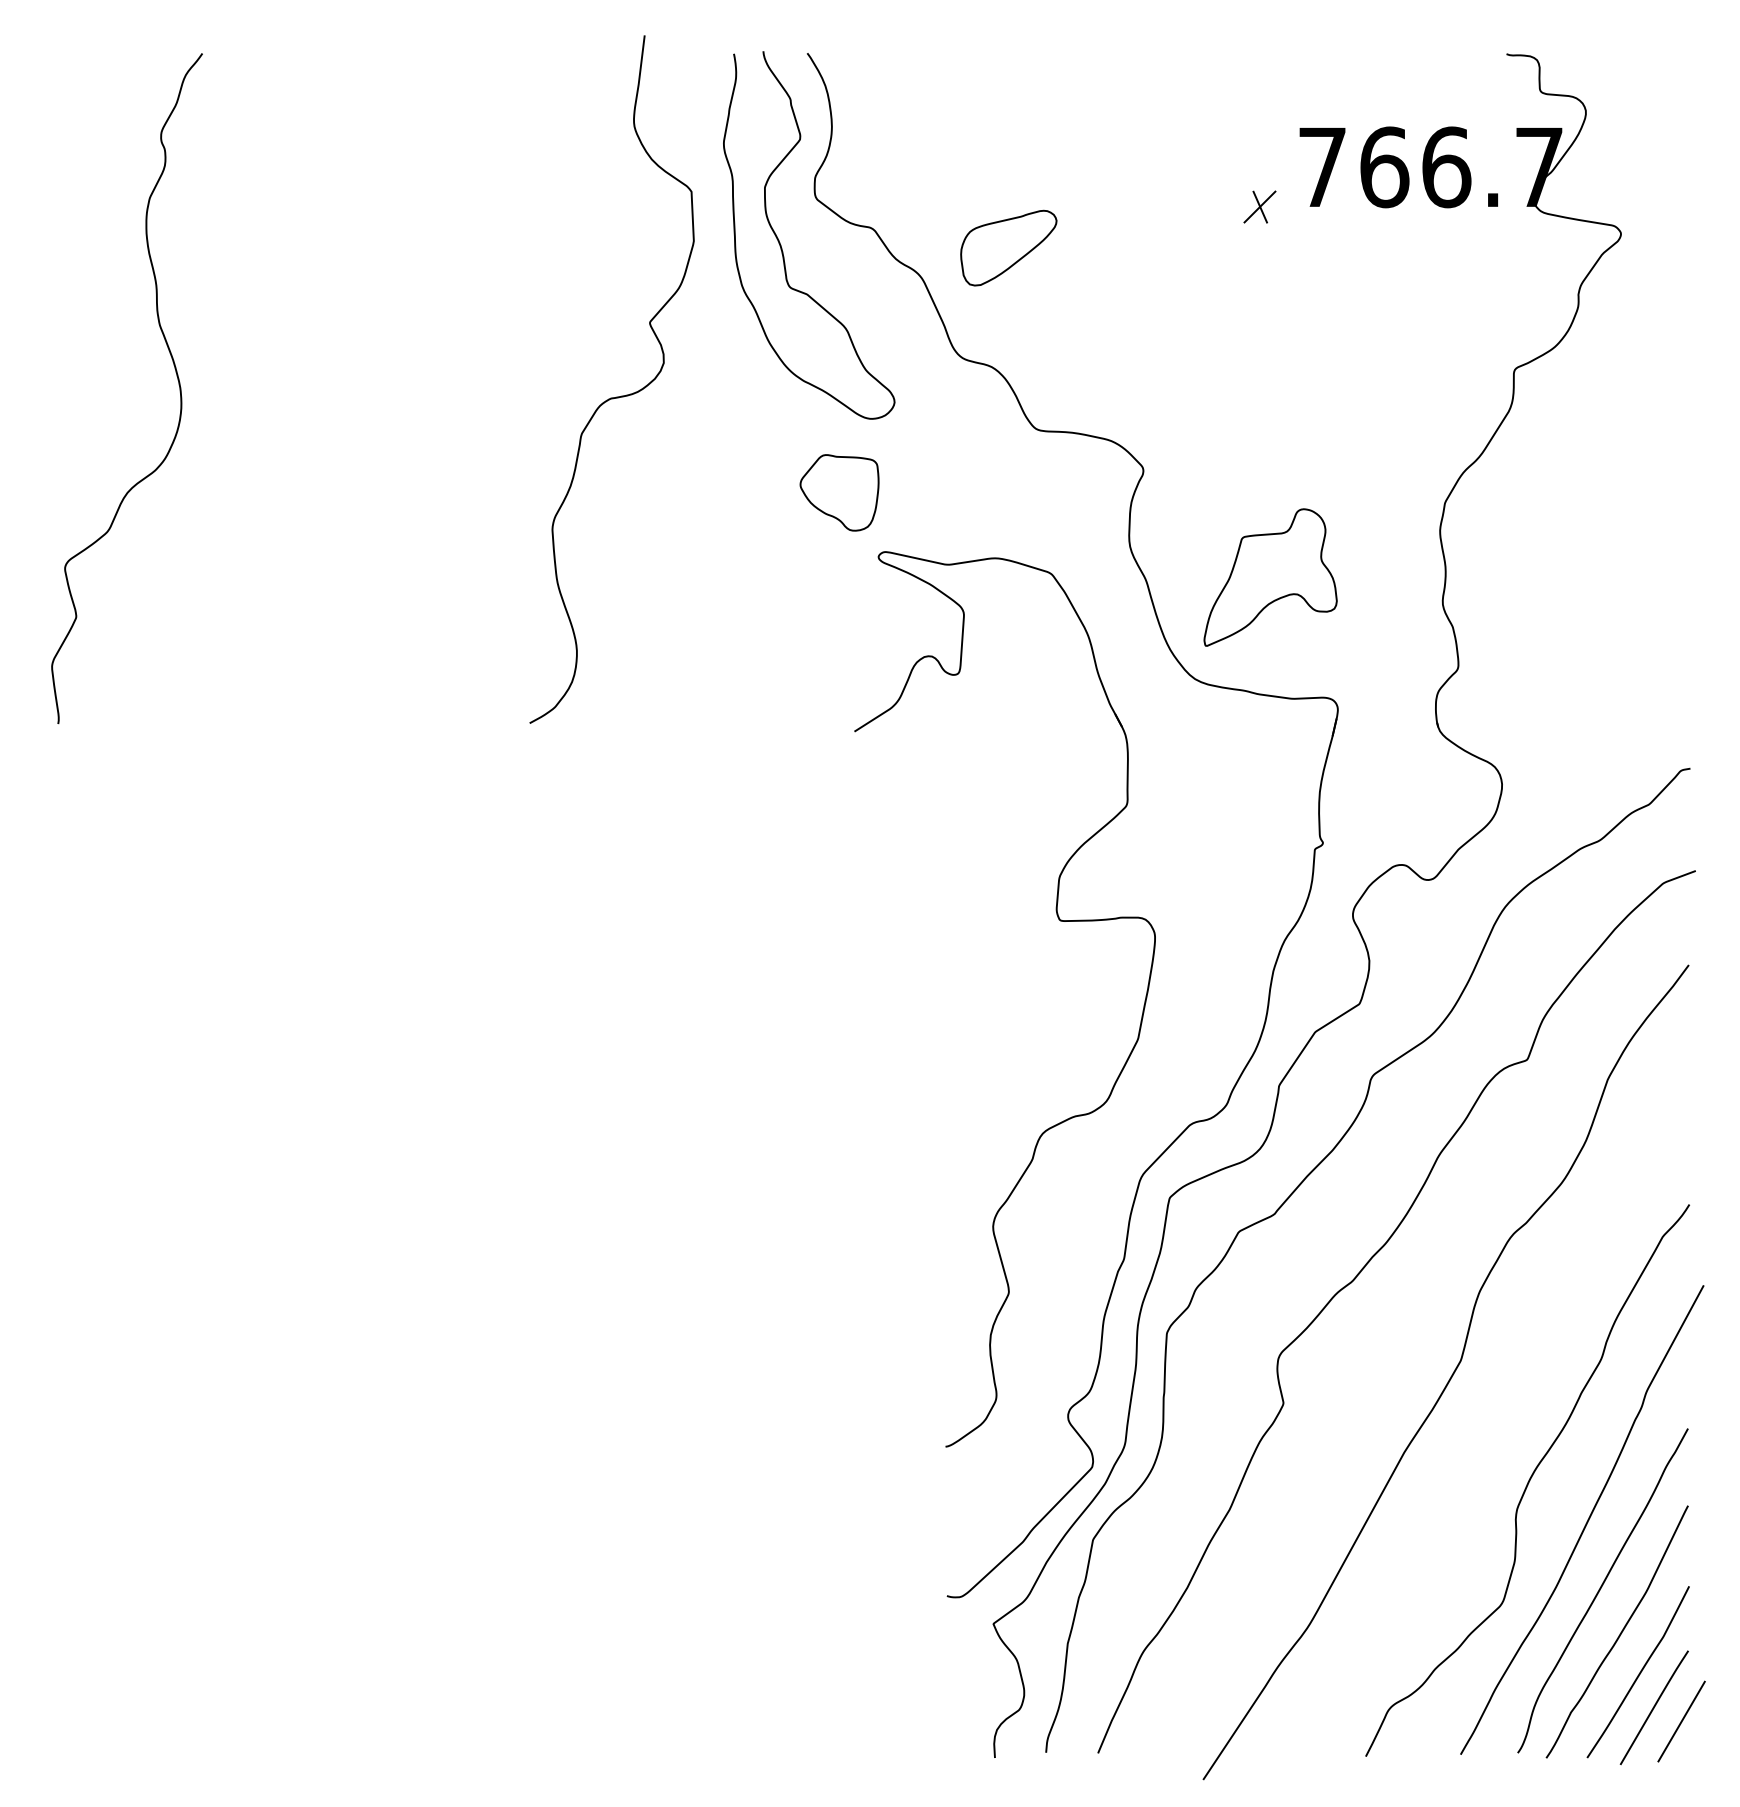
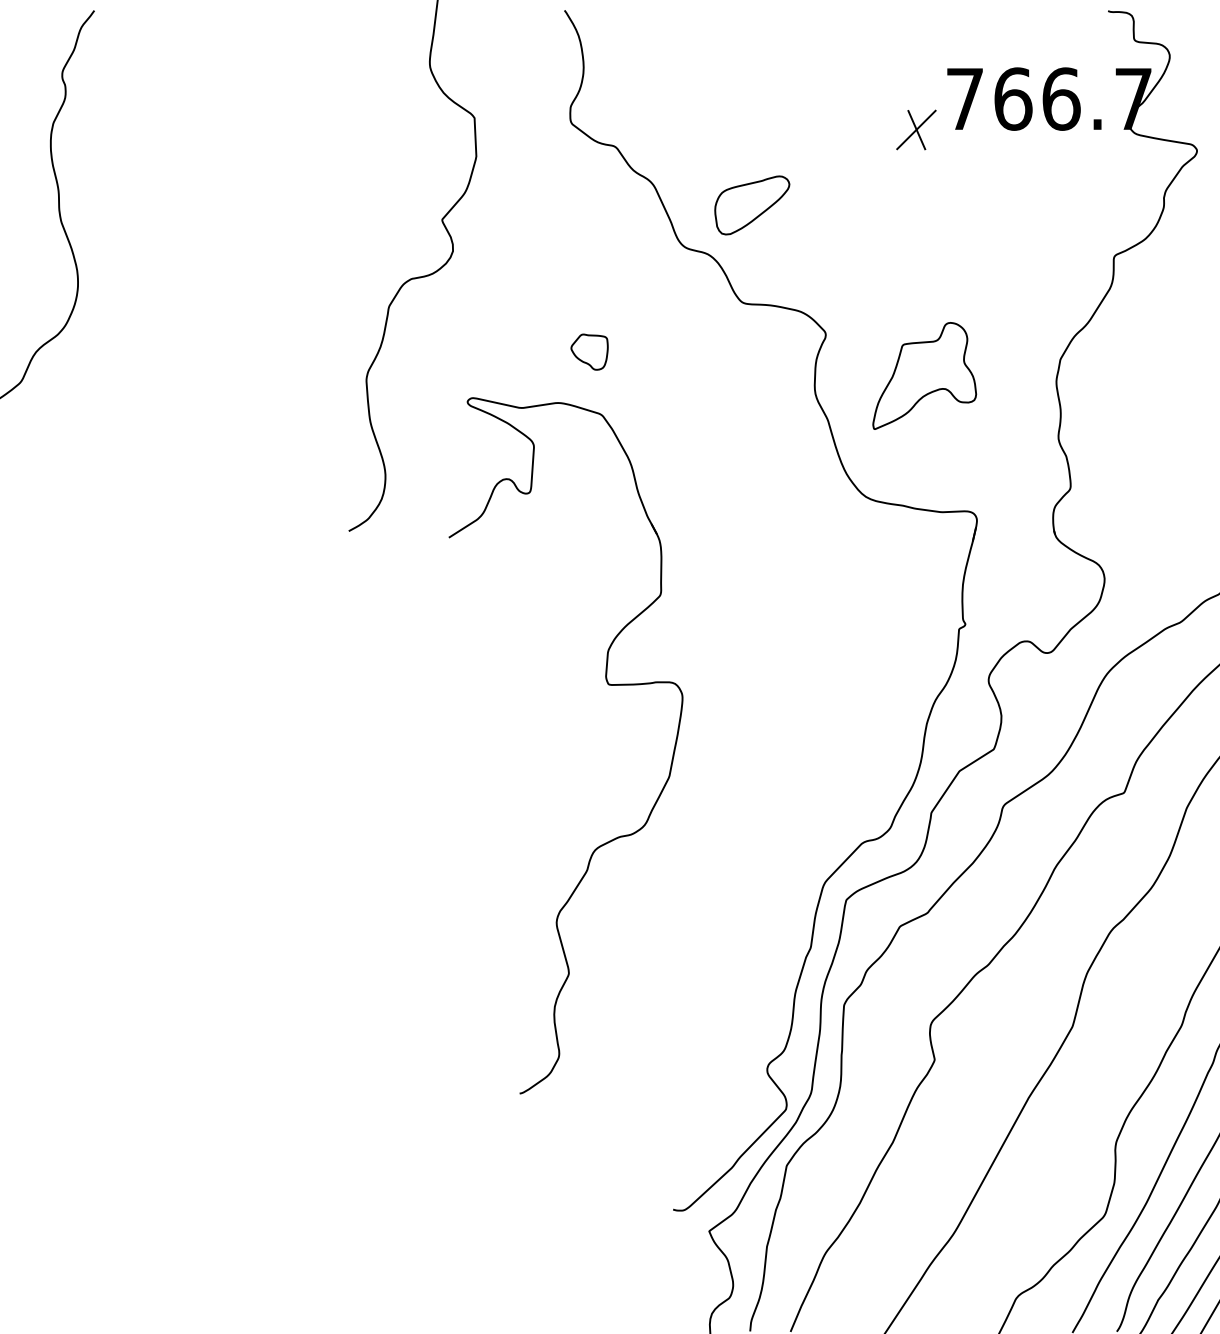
part: (1259, 206) -> (916, 129), size x1.6
curve: (781, 245) -> (544, 159), removed
part: (1008, 247) -> (752, 204), moved
part: (839, 492) -> (589, 351), size x0.6
part: (1270, 577) -> (924, 375), moved
part: (1060, 921) -> (609, 685), moved

